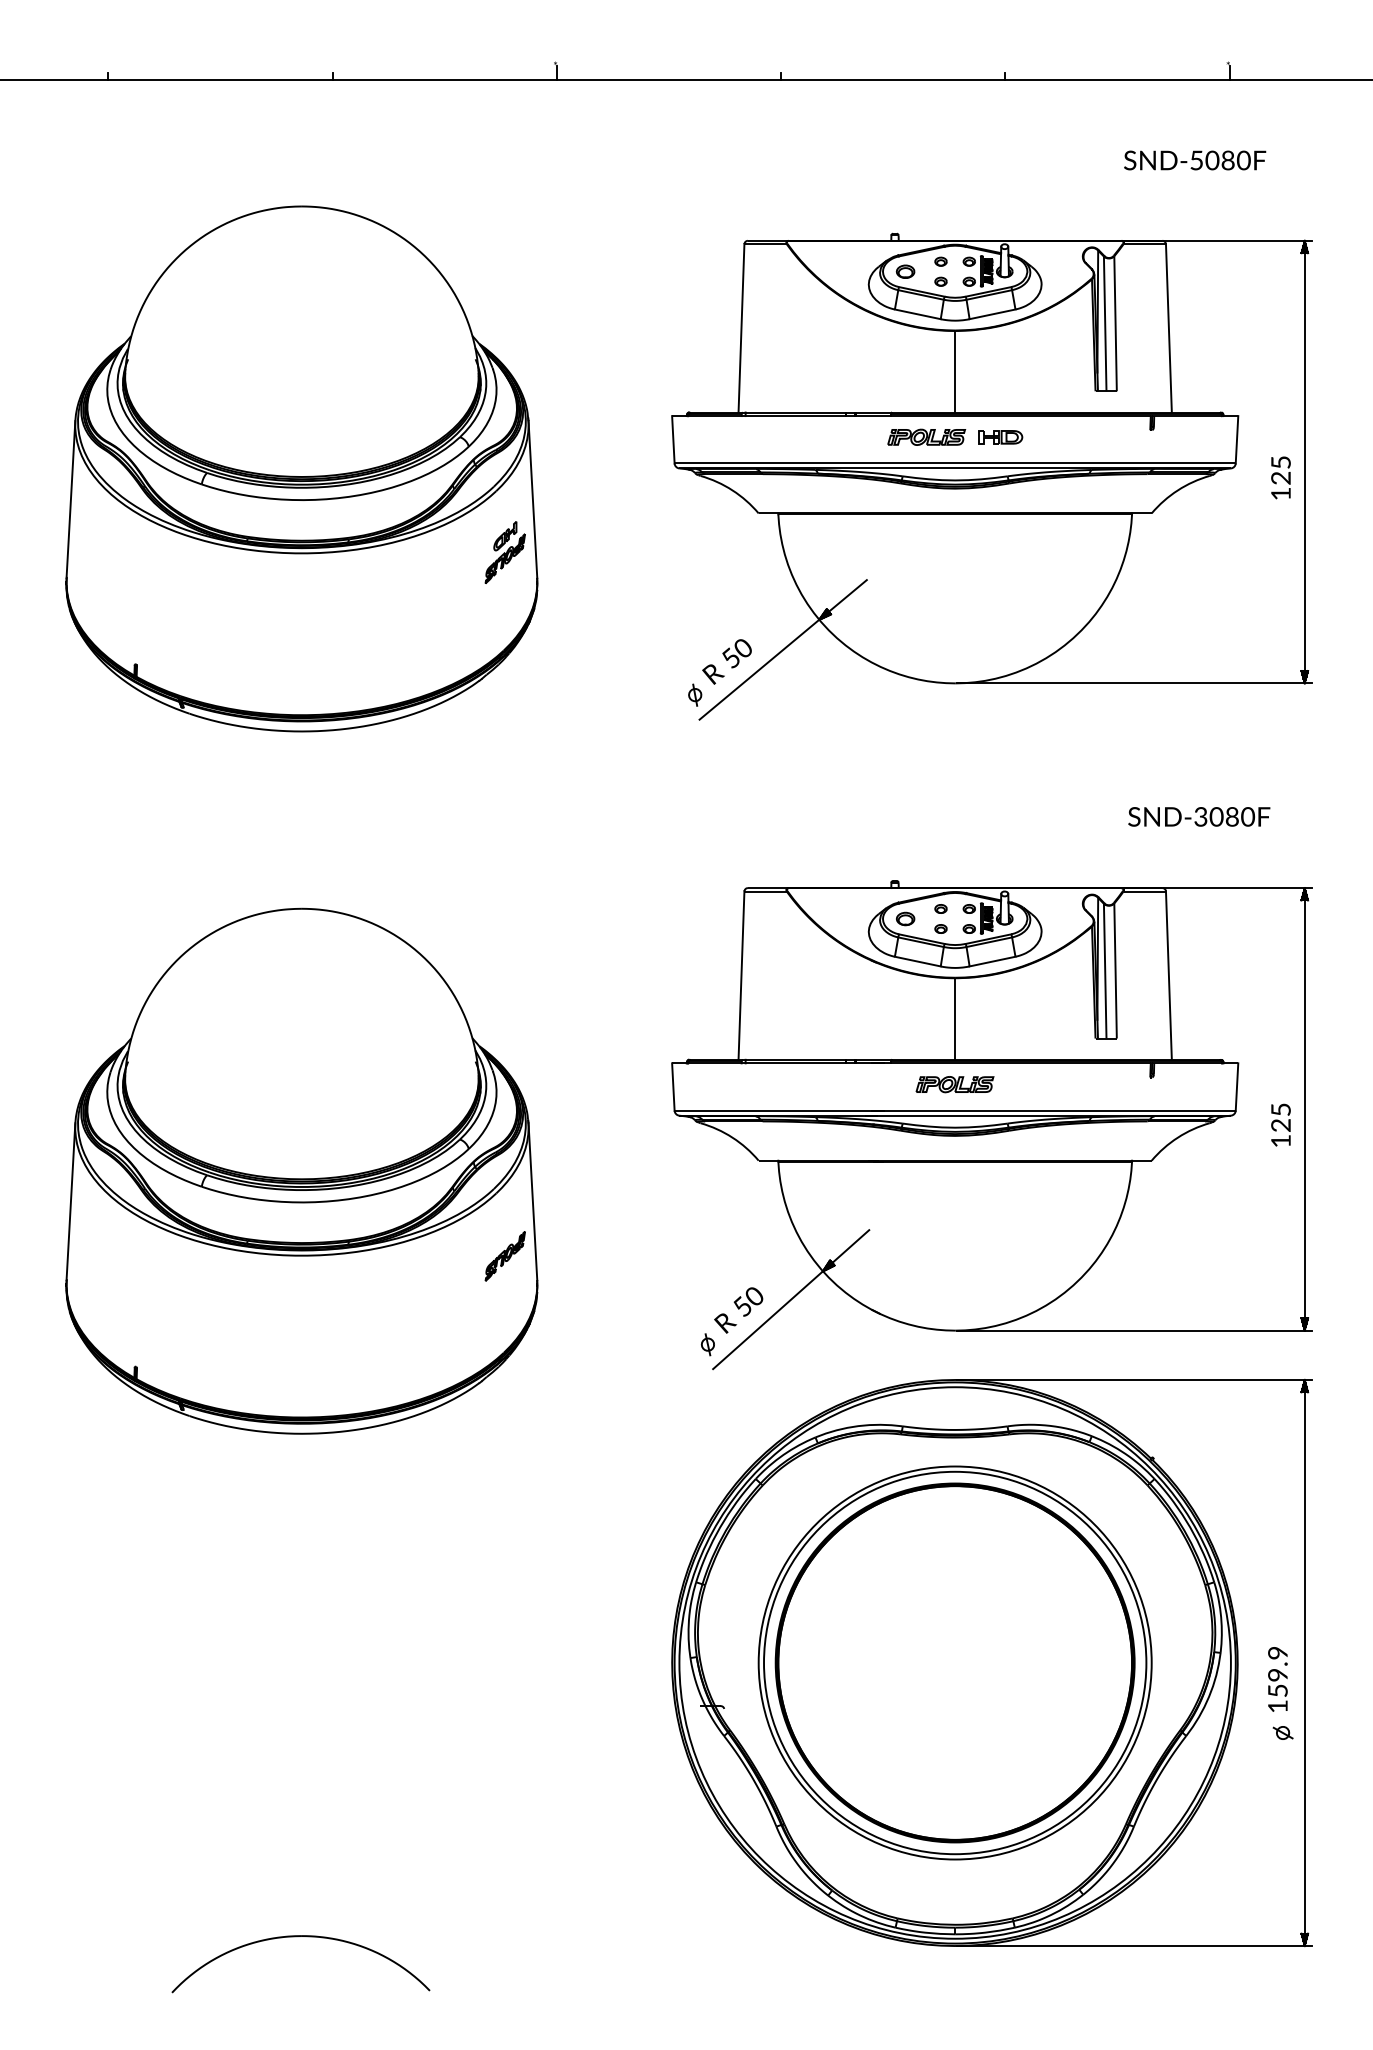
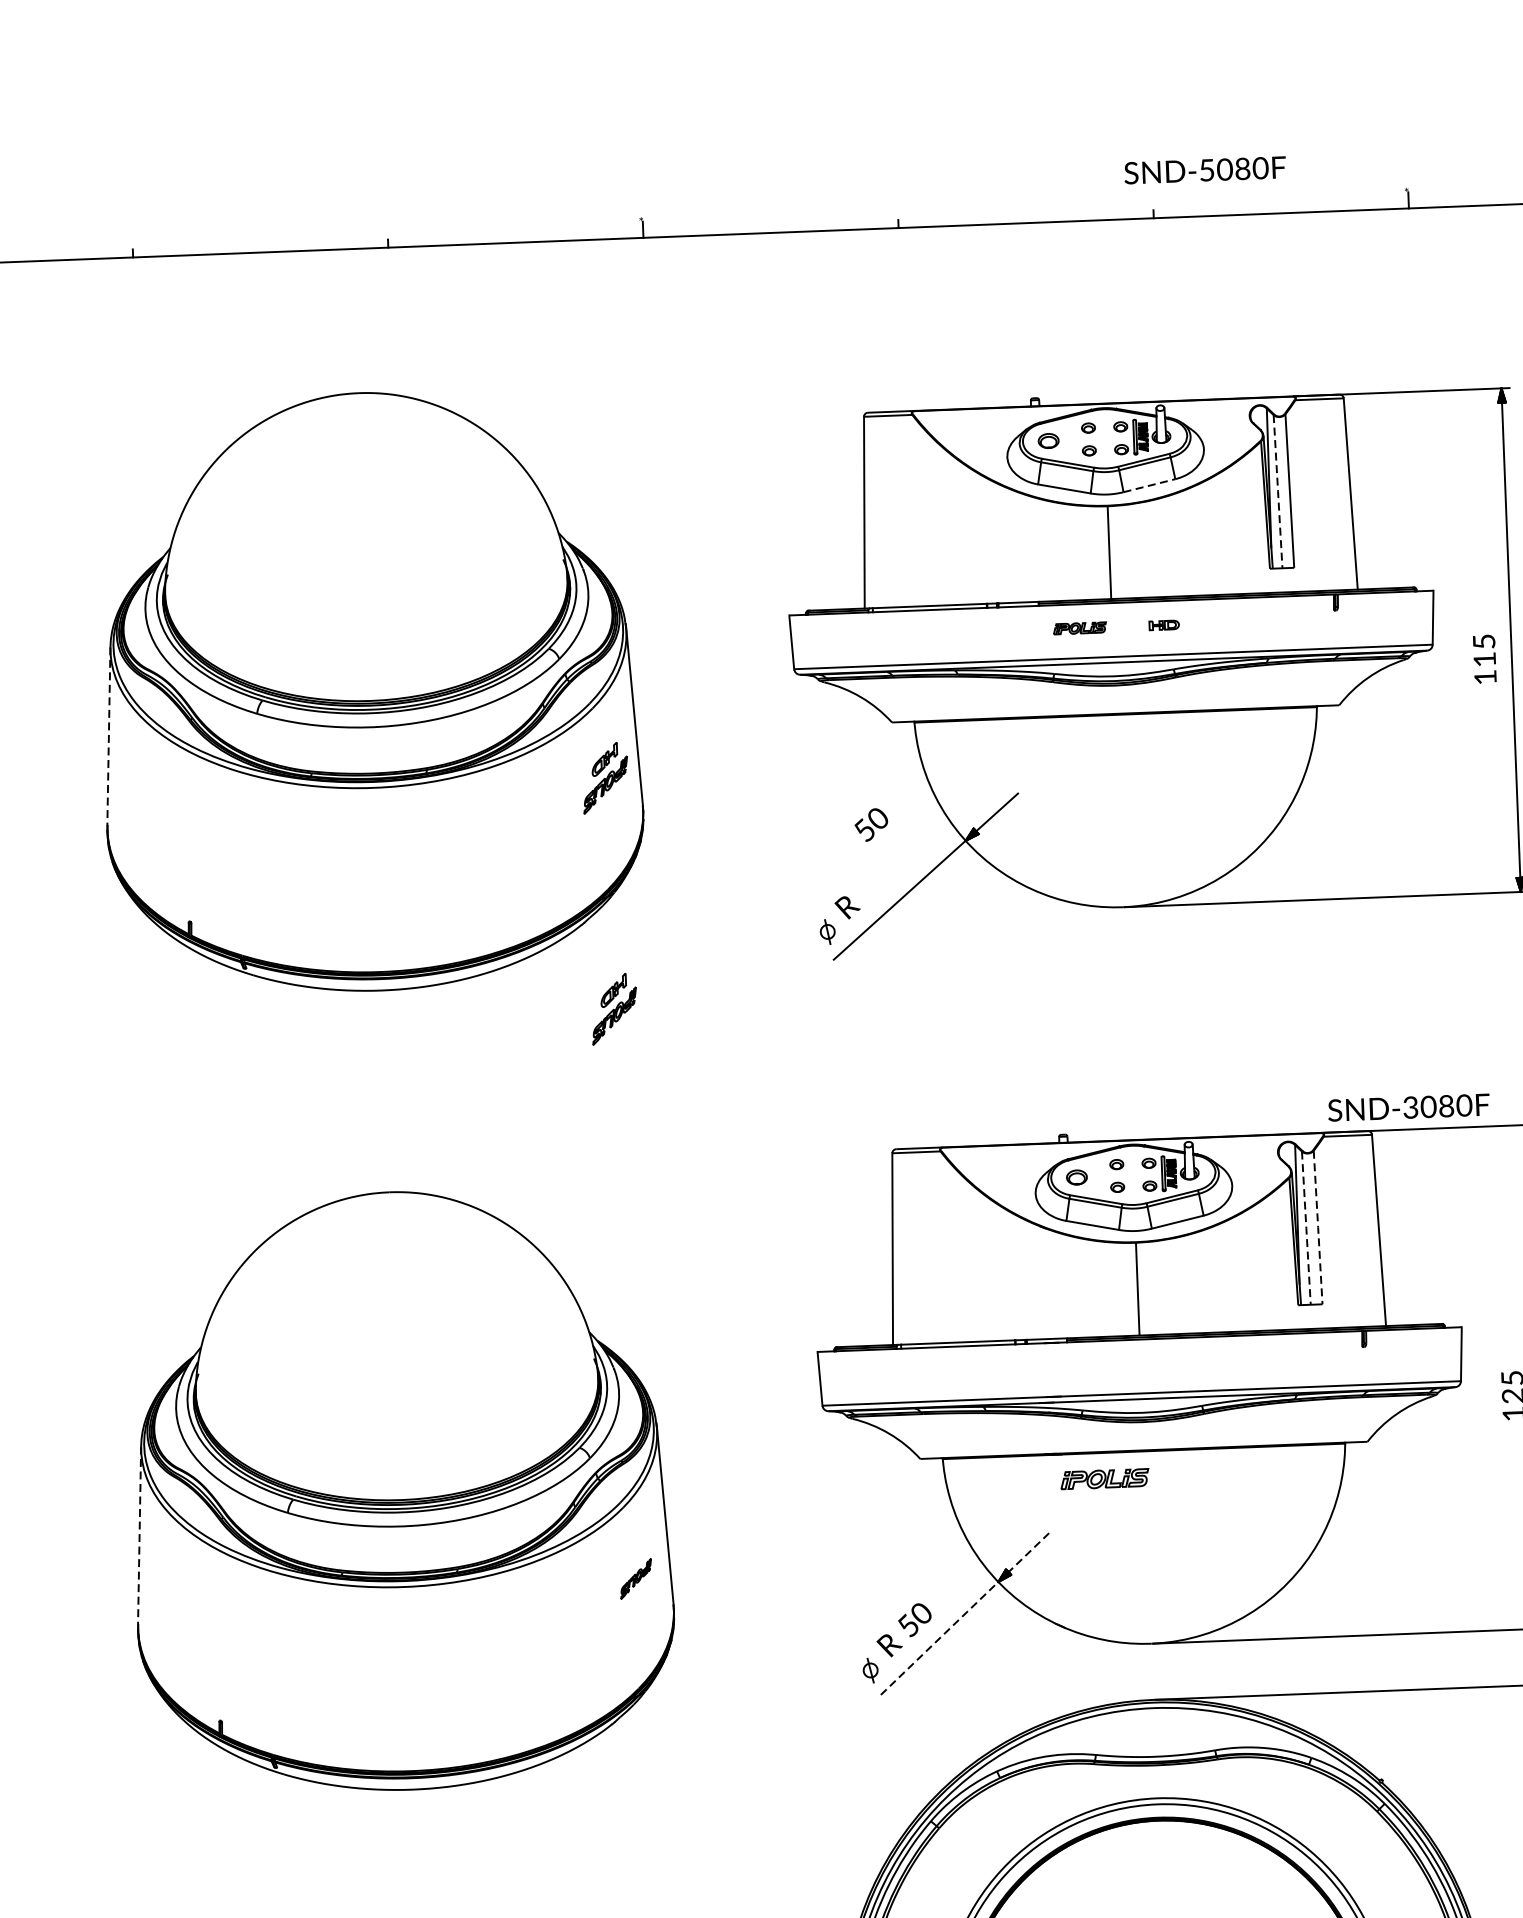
text: (1195, 160) -> (1205, 170), moved
line: (993, 314) -> (1150, 485), solid -> dashed
line: (1105, 323) -> (1278, 491), solid -> dashed
part: (926, 436) -> (1079, 627), size x0.6
part: (1000, 437) -> (1163, 625), size x0.6
text: (1280, 477) -> (1484, 658), 125 -> 115
line: (70, 499) -> (108, 736), solid -> dashed
text: (736, 653) -> (870, 824), moved
part: (504, 755) -> (613, 1009), added
text: (1199, 816) -> (1409, 1107), moved
line: (1105, 971) -> (1306, 1228), solid -> dashed
line: (1115, 971) -> (1318, 1228), solid -> dashed
part: (954, 1084) -> (1104, 1479), moved
line: (70, 1202) -> (139, 1536), solid -> dashed
part: (504, 1256) -> (635, 1579), size x0.7
line: (790, 1299) -> (962, 1615), solid -> dashed

